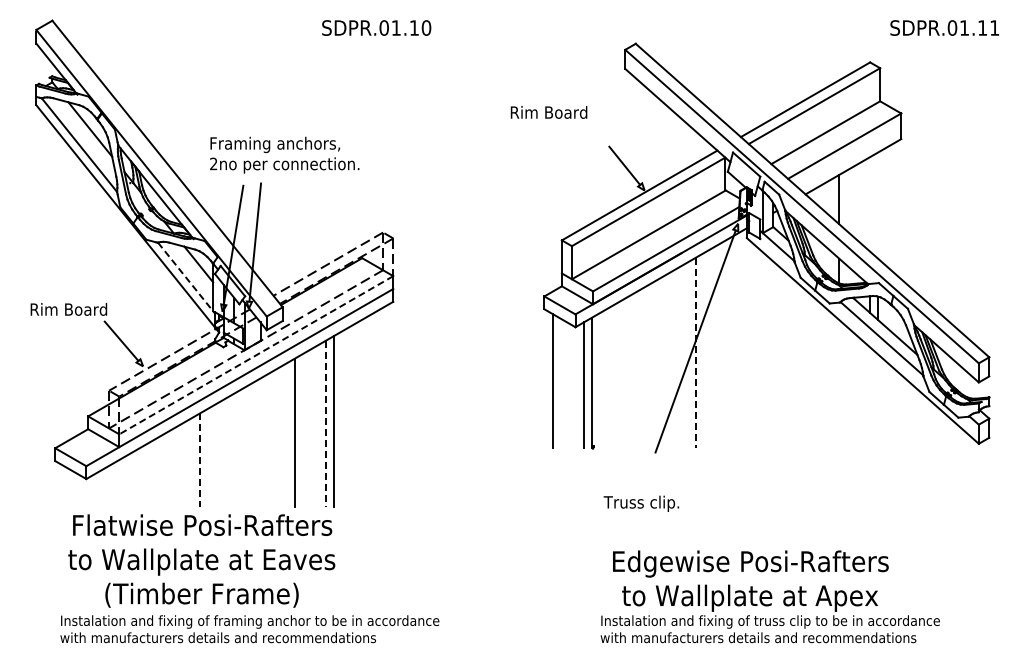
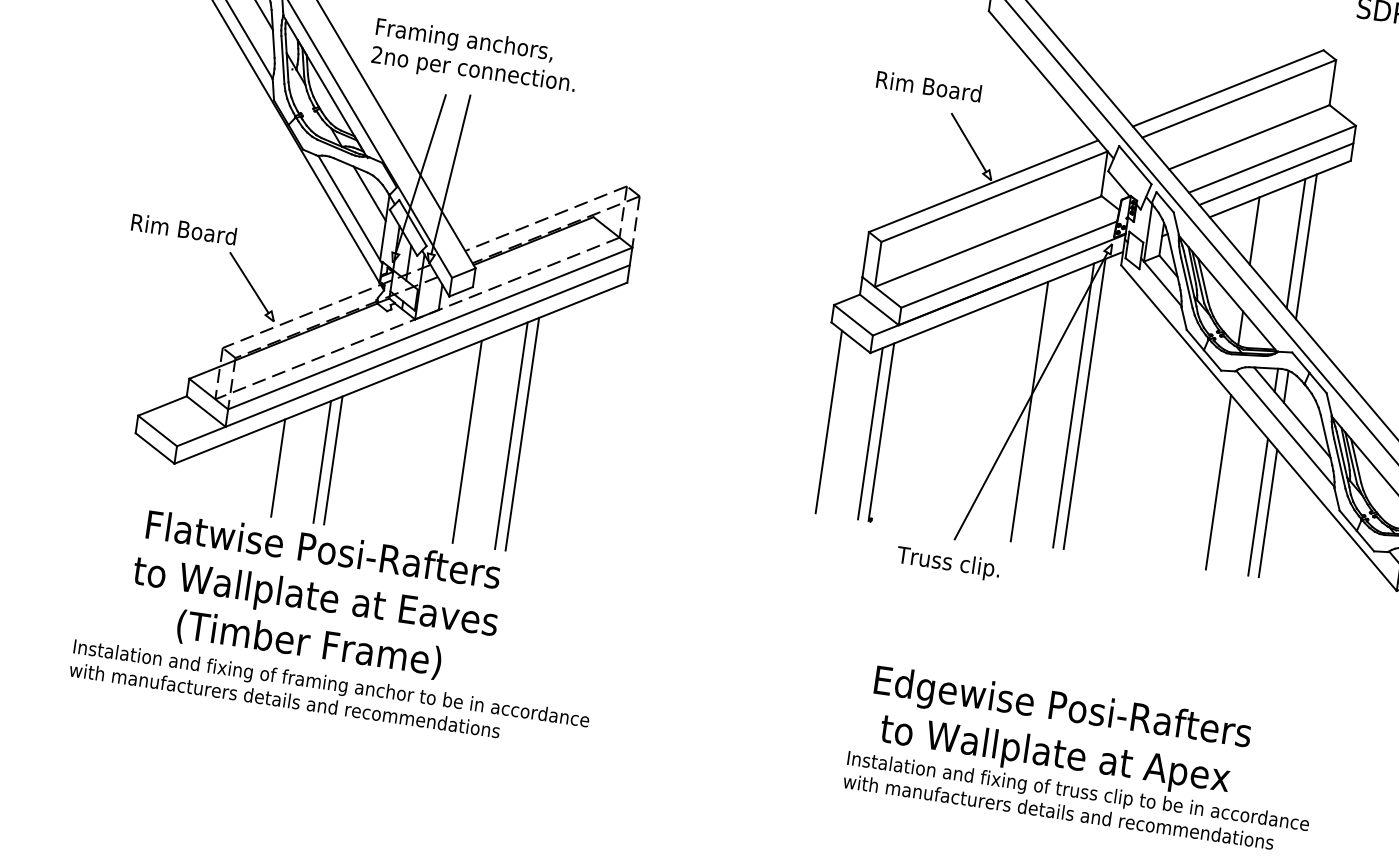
text: (548, 112) -> (928, 86), moved
text: (284, 154) -> (475, 56), moved
line: (848, 156) -> (1275, 174), added
line: (870, 203) -> (1296, 242), added
line: (878, 205) -> (1306, 246), added
line: (186, 278) -> (350, 210), dashed -> solid
line: (734, 341) -> (1084, 403), added
line: (727, 343) -> (1074, 405), added
line: (696, 353) -> (1029, 412), dashed -> solid
line: (255, 355) -> (429, 328), dashed -> solid
line: (839, 384) -> (1218, 482), added
line: (870, 397) -> (1258, 506), added
line: (878, 401) -> (1268, 513), added
line: (325, 424) -> (510, 436), dashed -> solid
line: (200, 460) -> (333, 460), dashed -> solid
line: (192, 462) -> (322, 462), added
line: (161, 471) -> (278, 468), added
text: (641, 503) -> (948, 563), moved
text: (249, 629) -> (329, 695), moved

